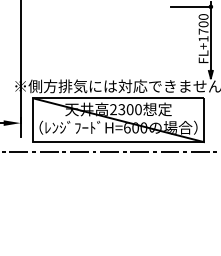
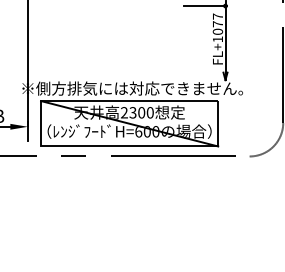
text: (203, 23) -> (217, 23), FL+1700 -> FL+1077

